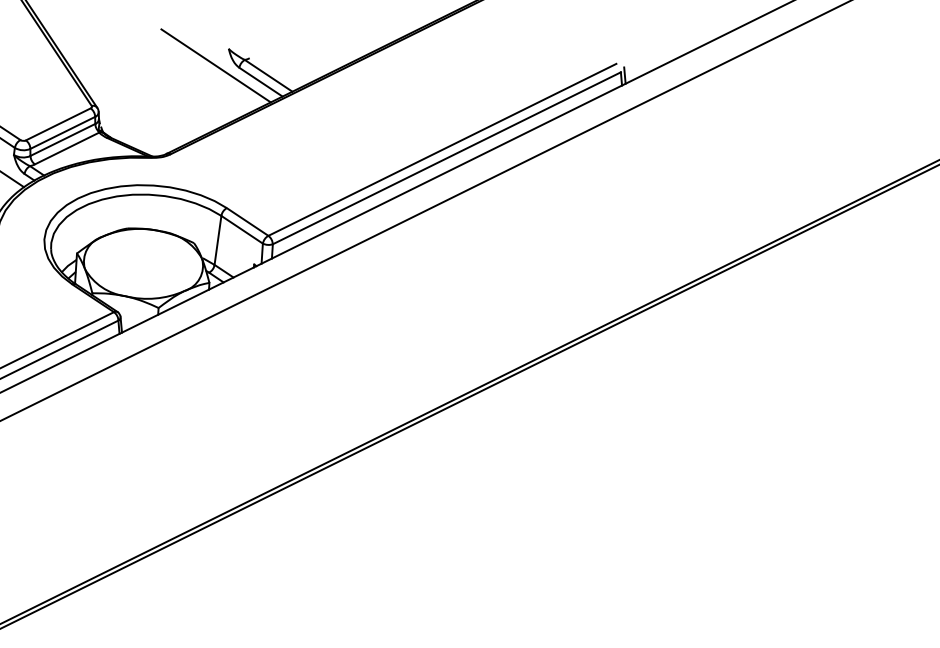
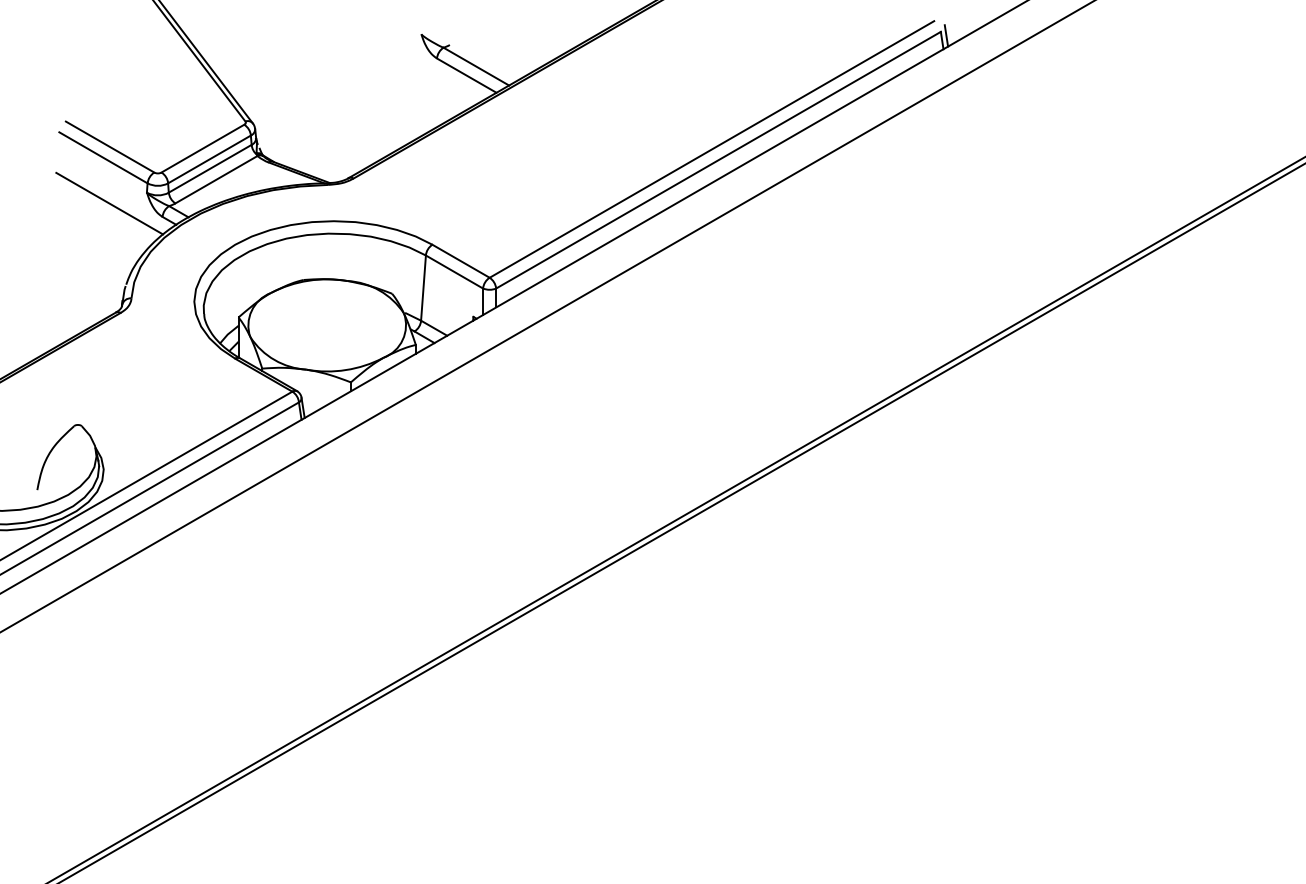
line: (215, 65) -> (405, 57), removed

